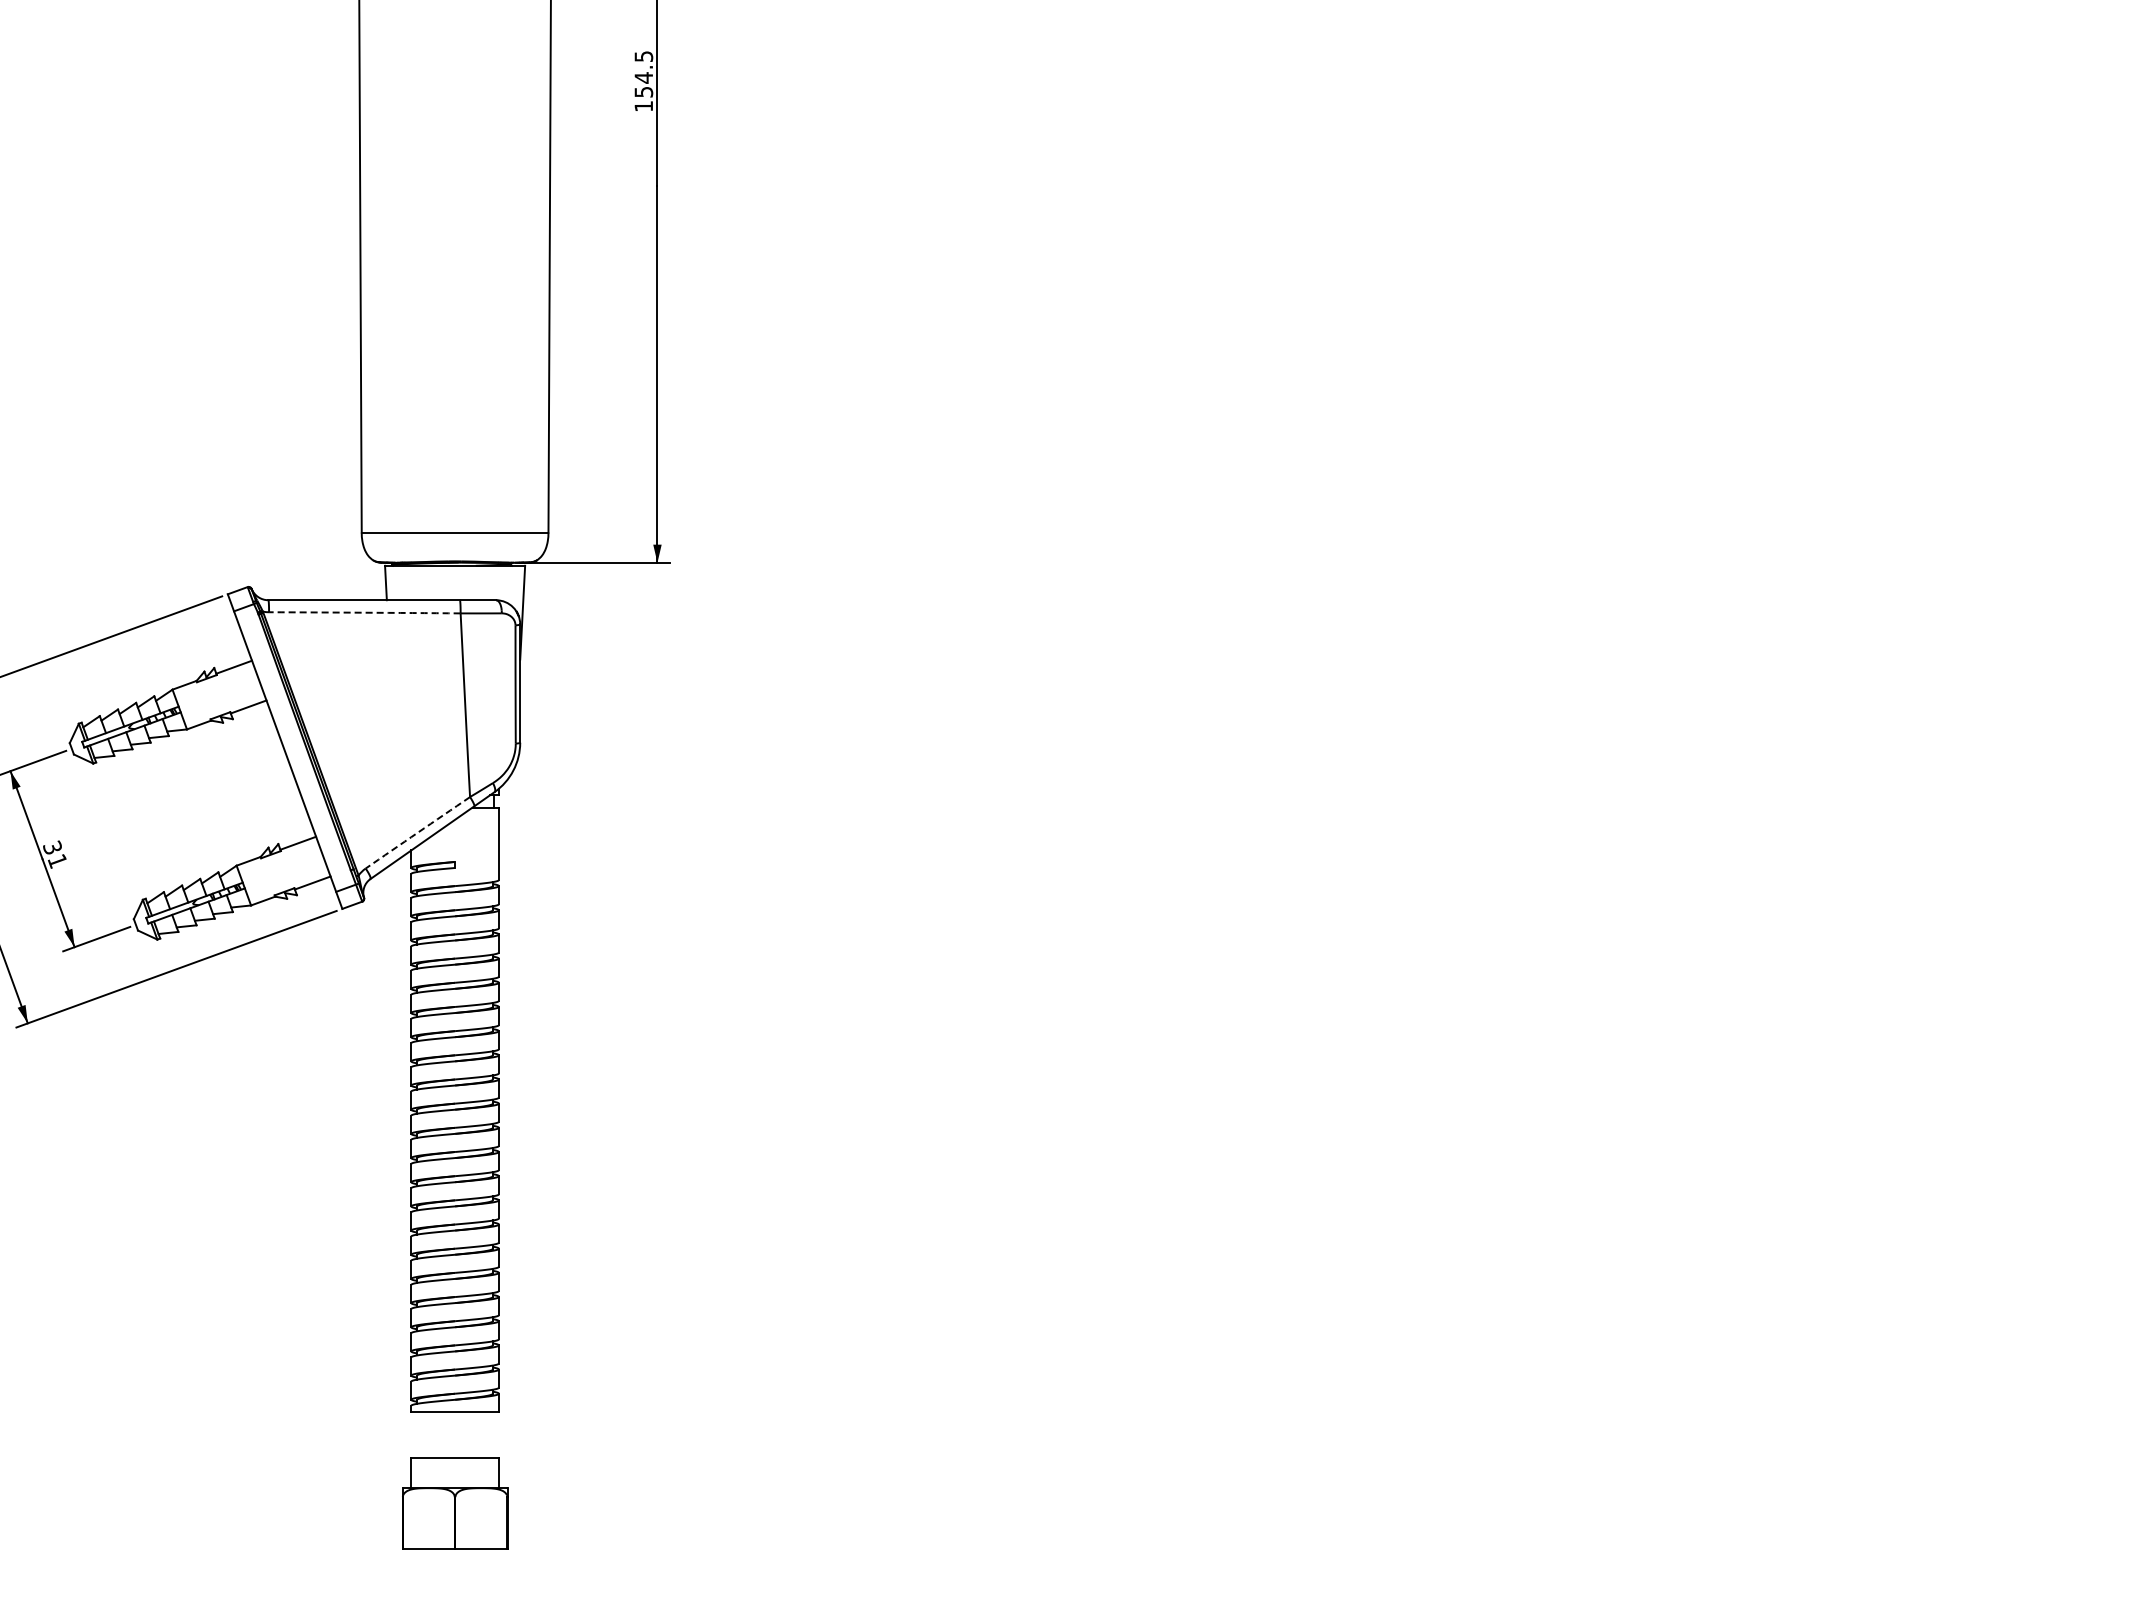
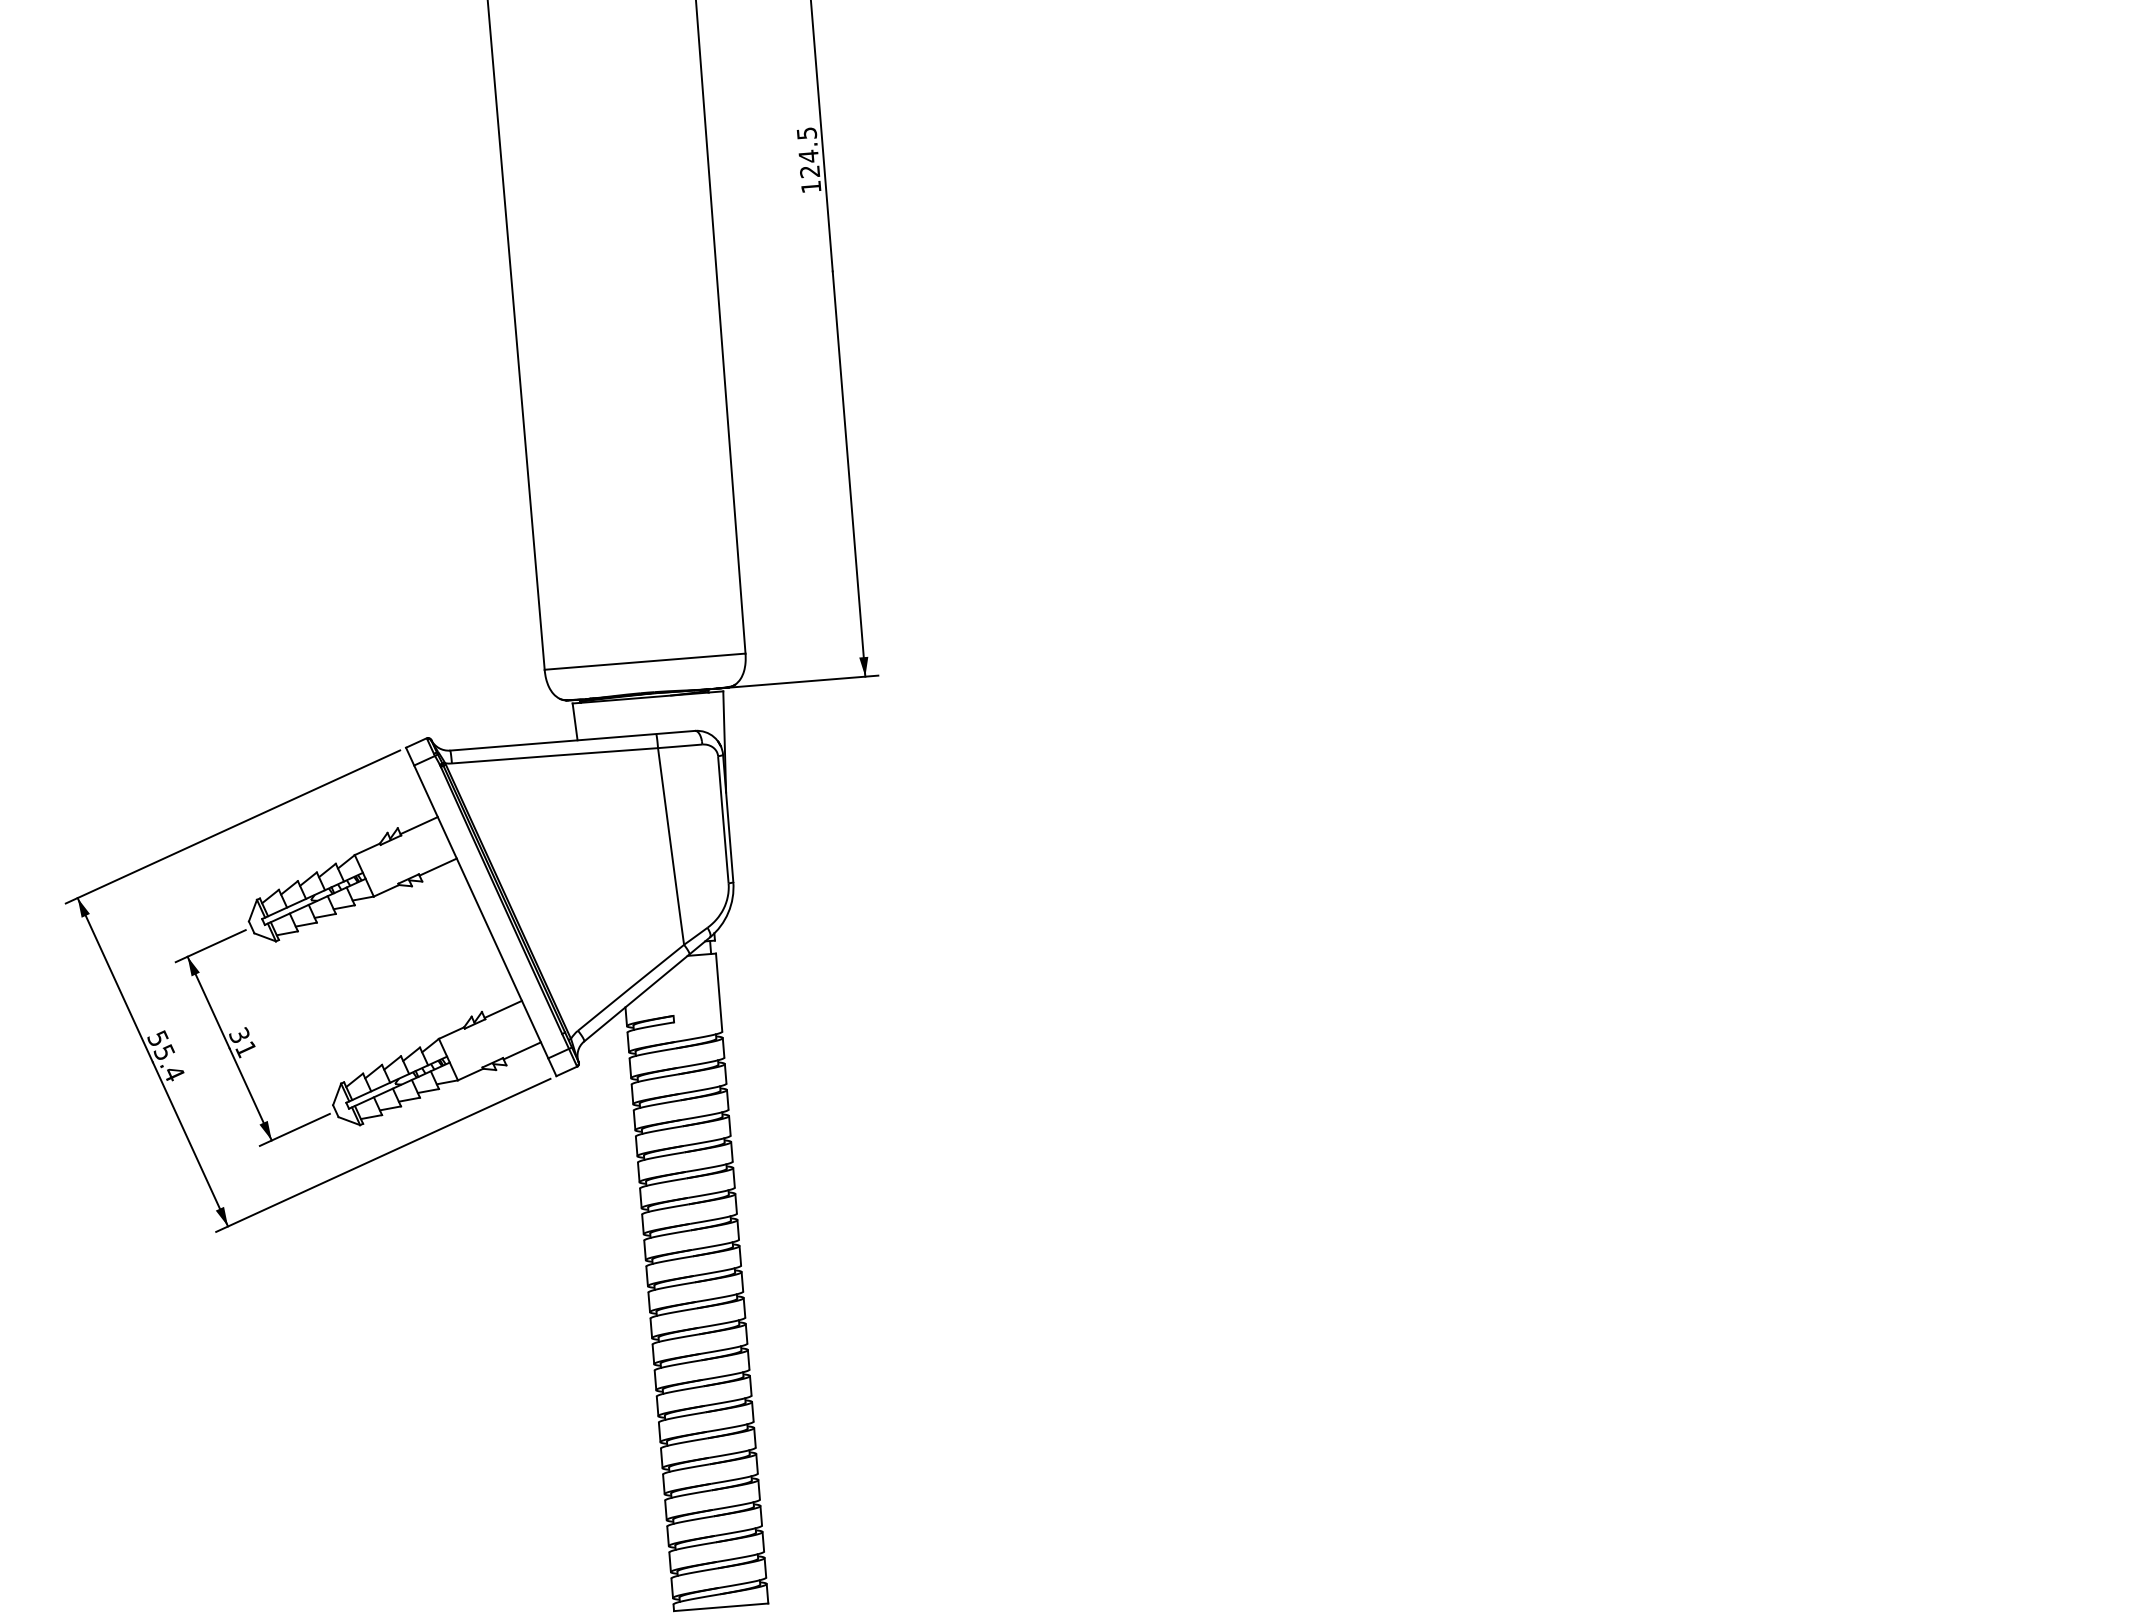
text: (643, 92) -> (809, 172), 154.5 -> 124.5
arc: (364, 612) -> (554, 755), dashed -> solid
arc: (417, 832) -> (630, 987), dashed -> solid

